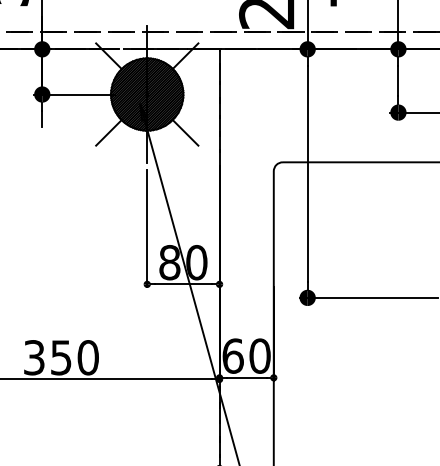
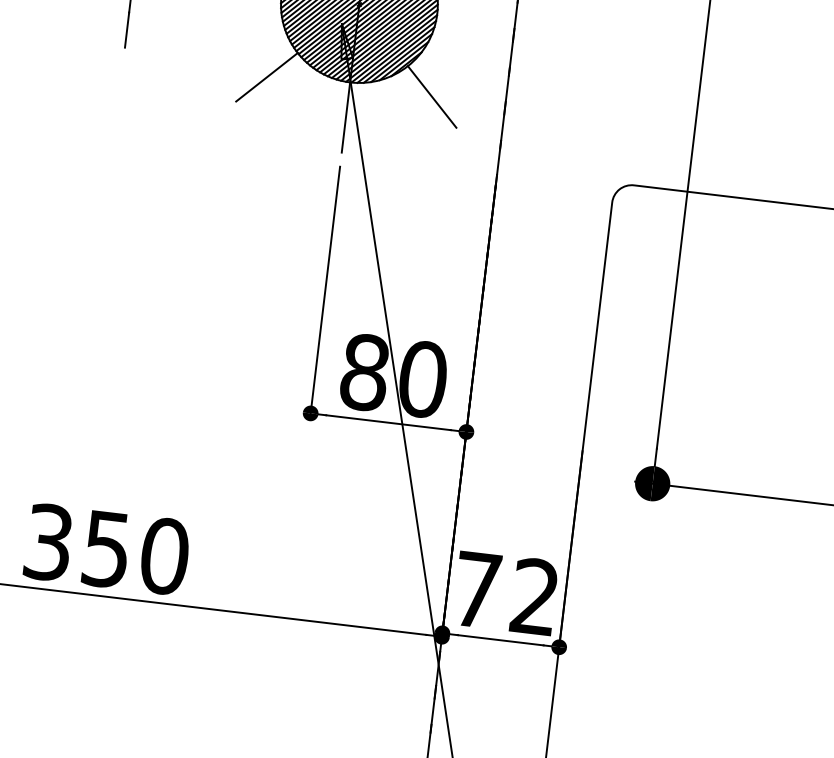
text: (246, 355) -> (506, 592), 60 -> 72

